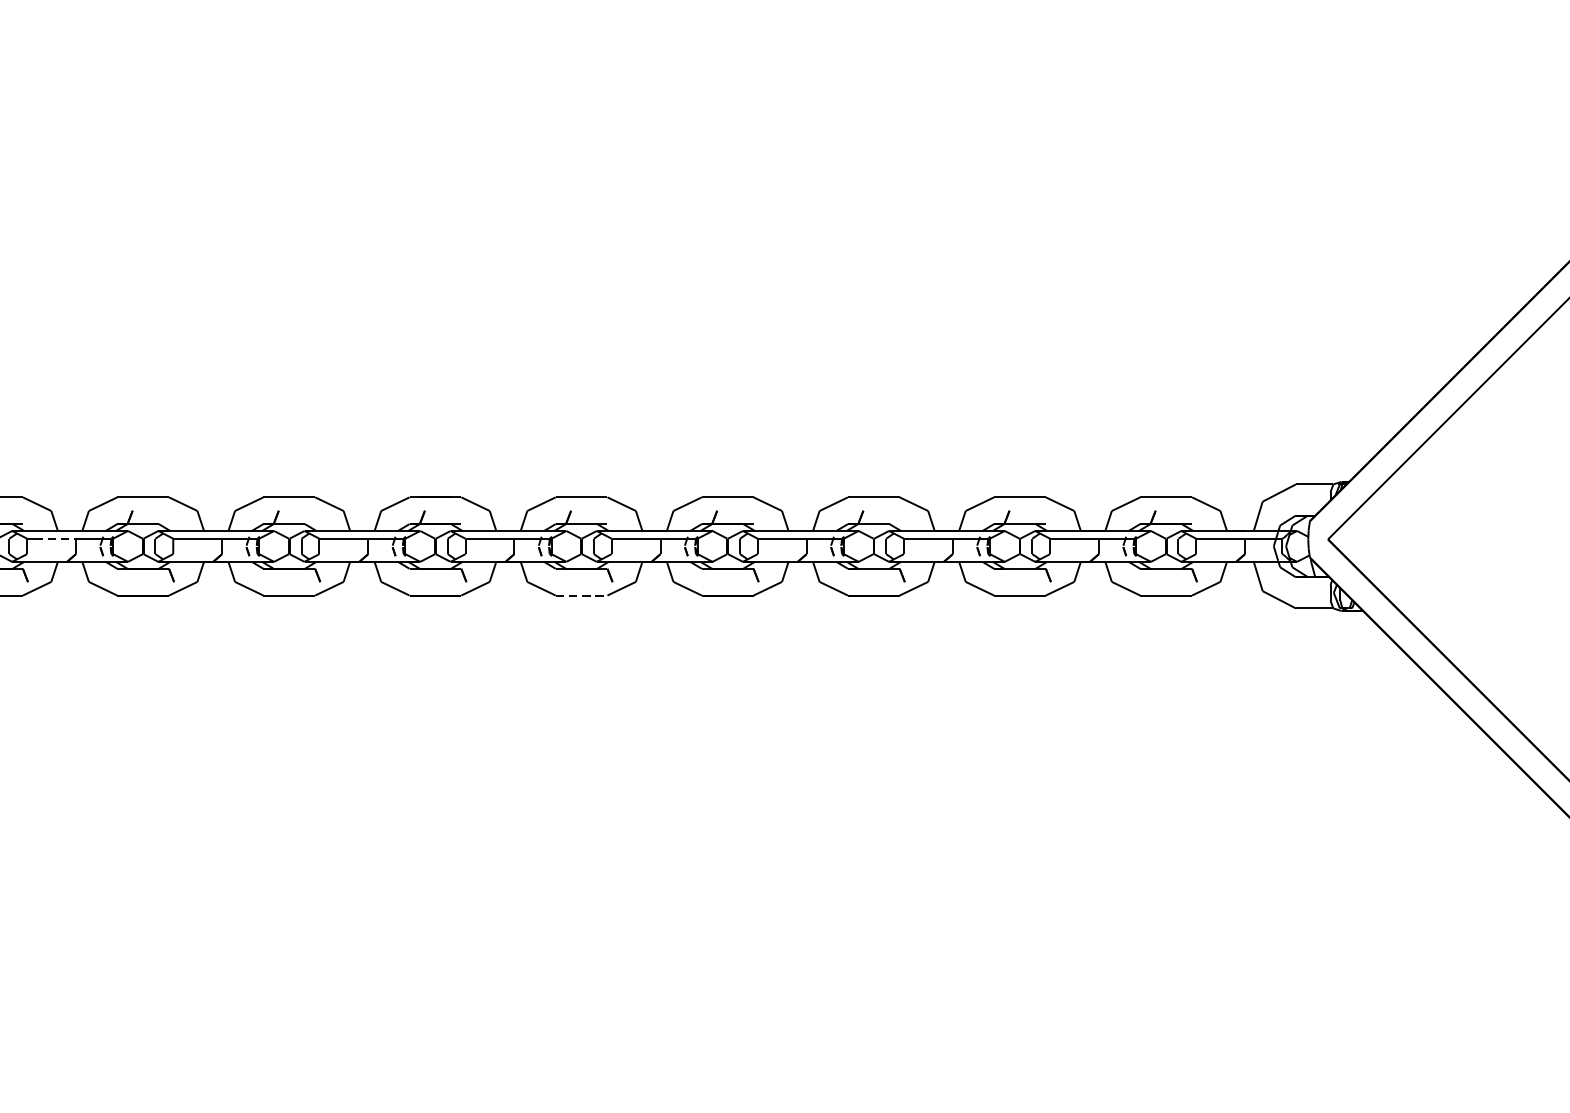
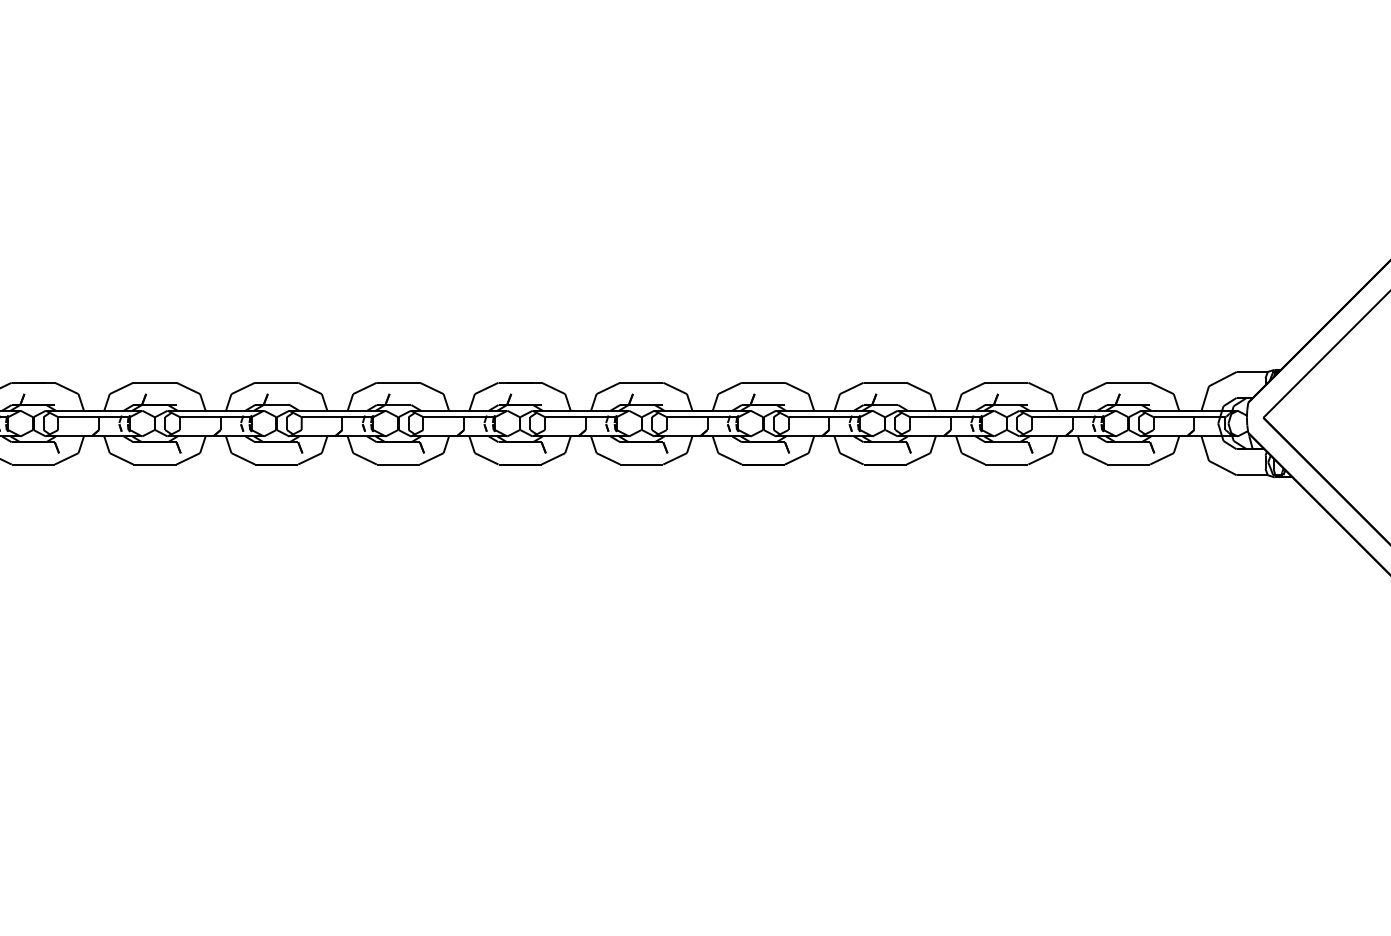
line: (55, 539) -> (203, 417), dashed -> solid
line: (581, 595) -> (641, 464), dashed -> solid

